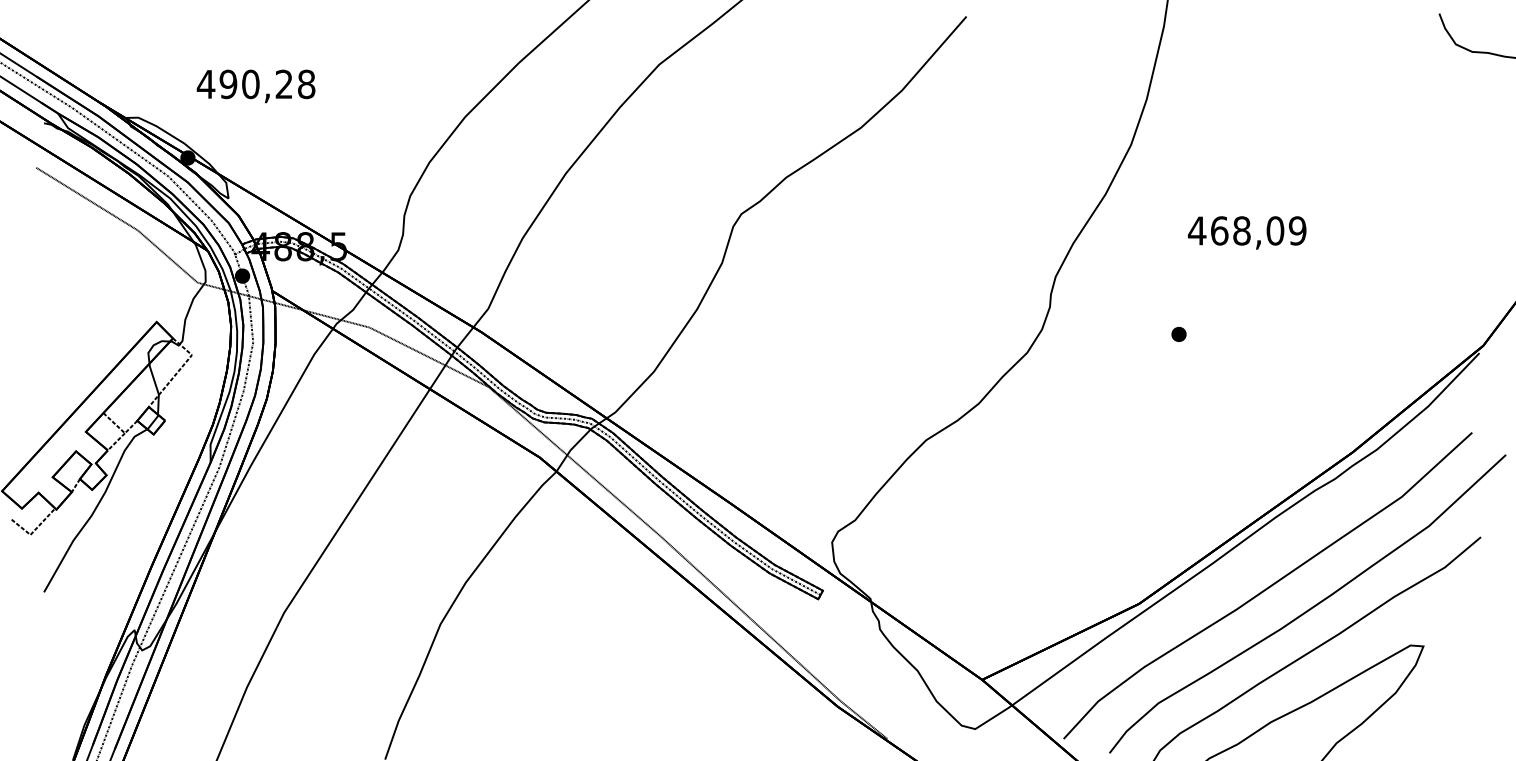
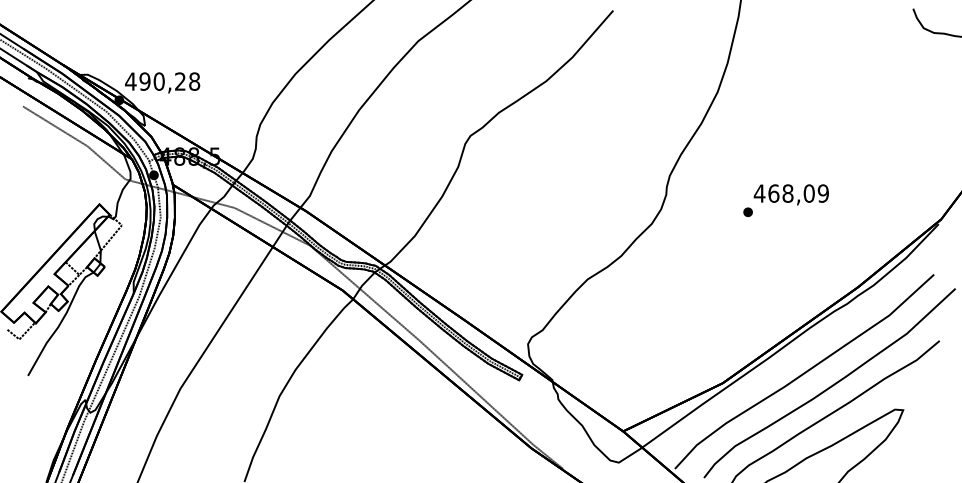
text: (255, 85) -> (162, 82), moved
text: (1245, 232) -> (790, 194), moved

